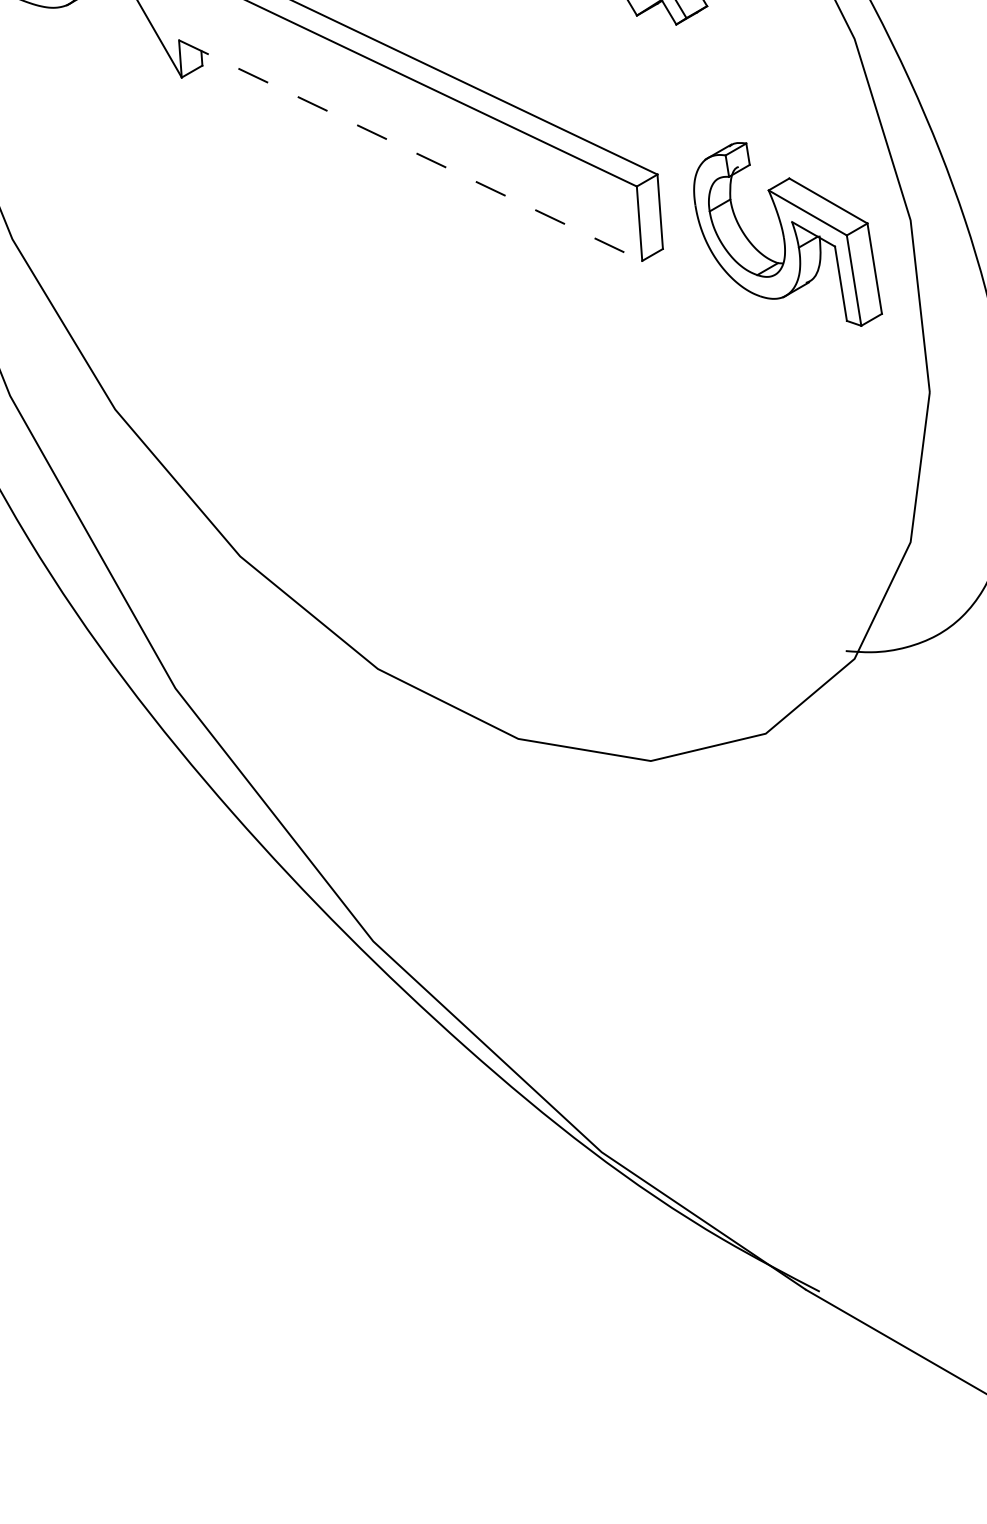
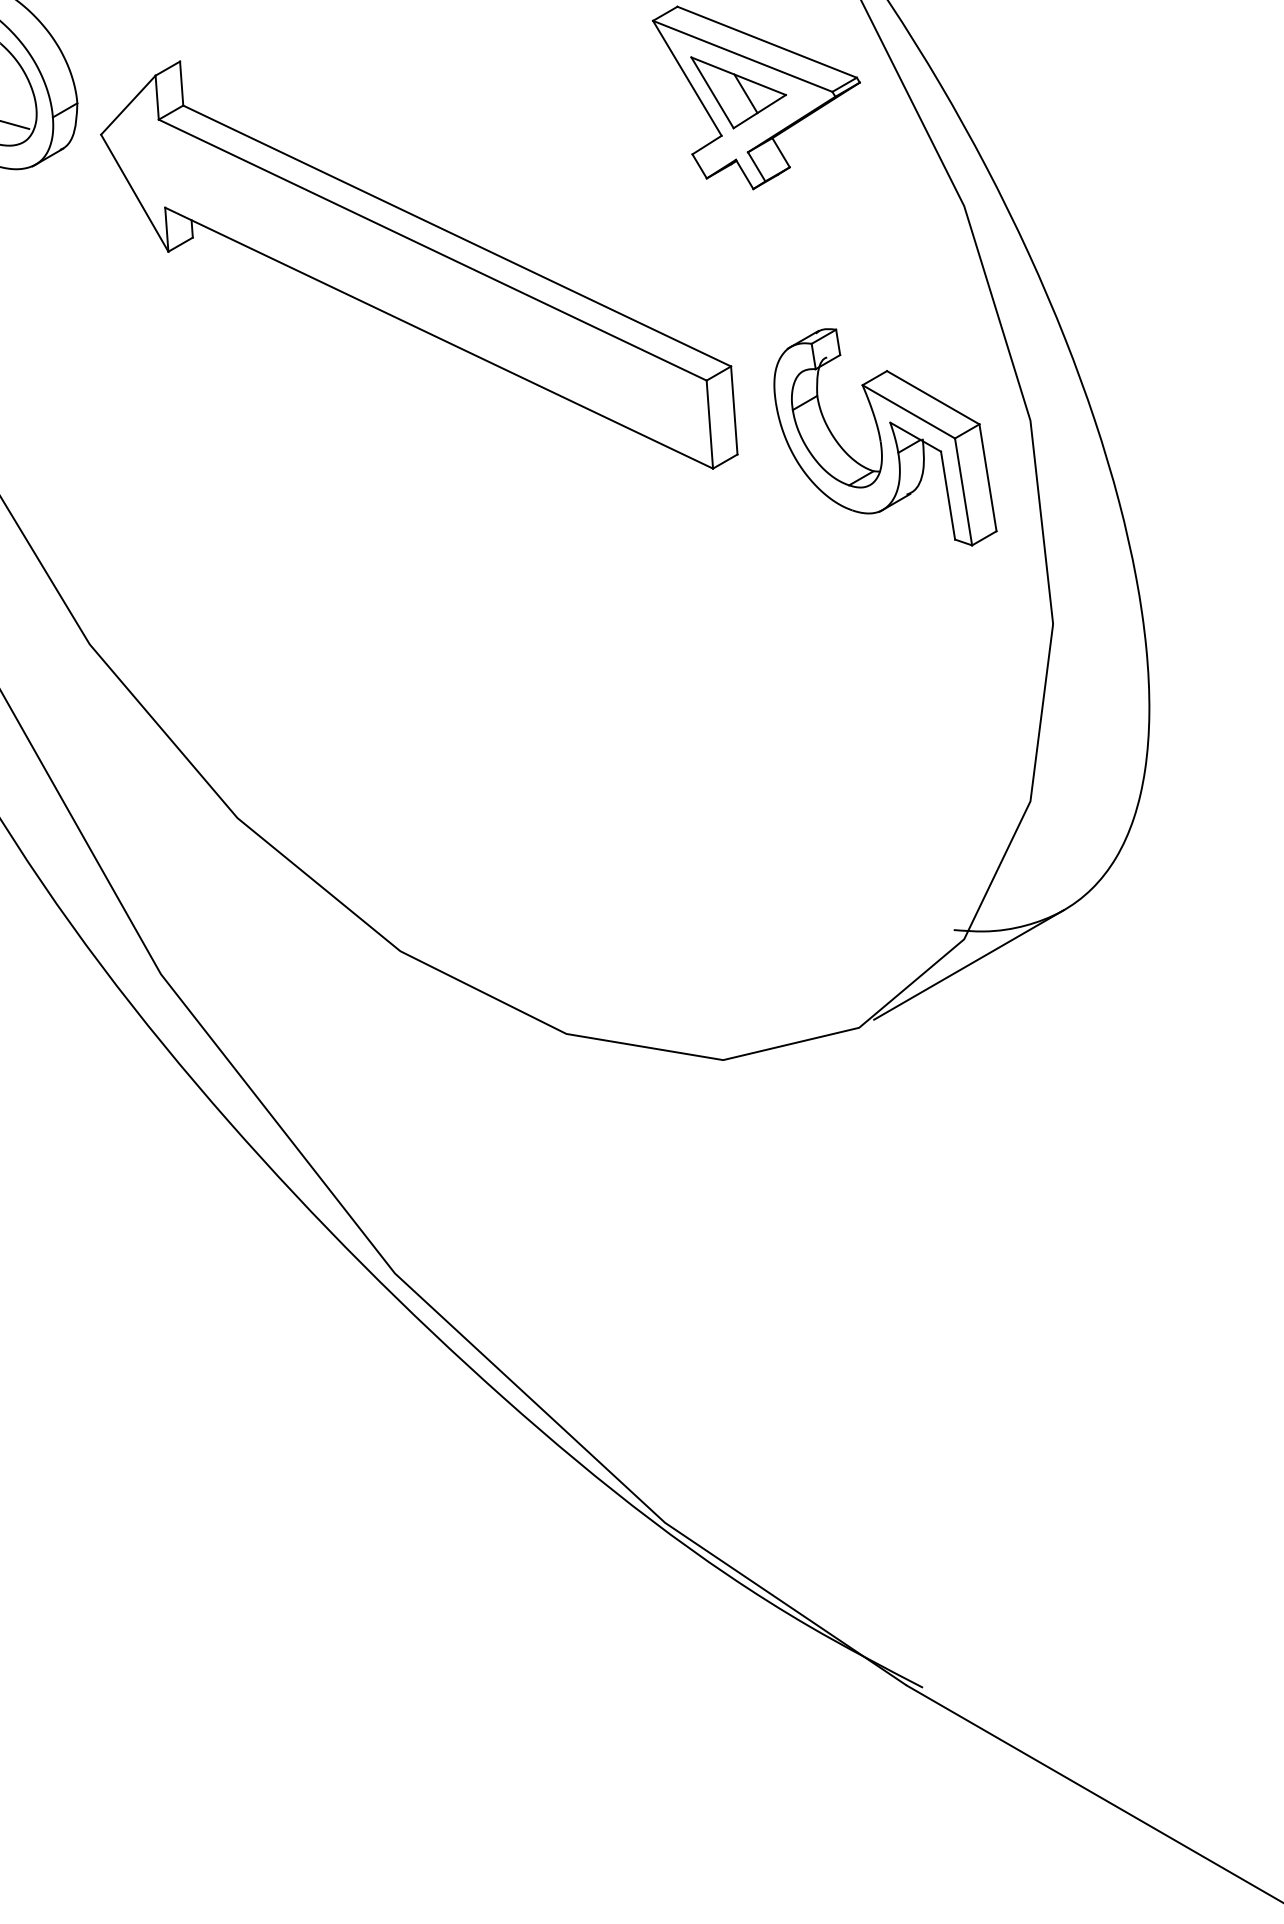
line: (410, 150) -> (439, 338), dashed -> solid
line: (858, 680) -> (968, 964), added

